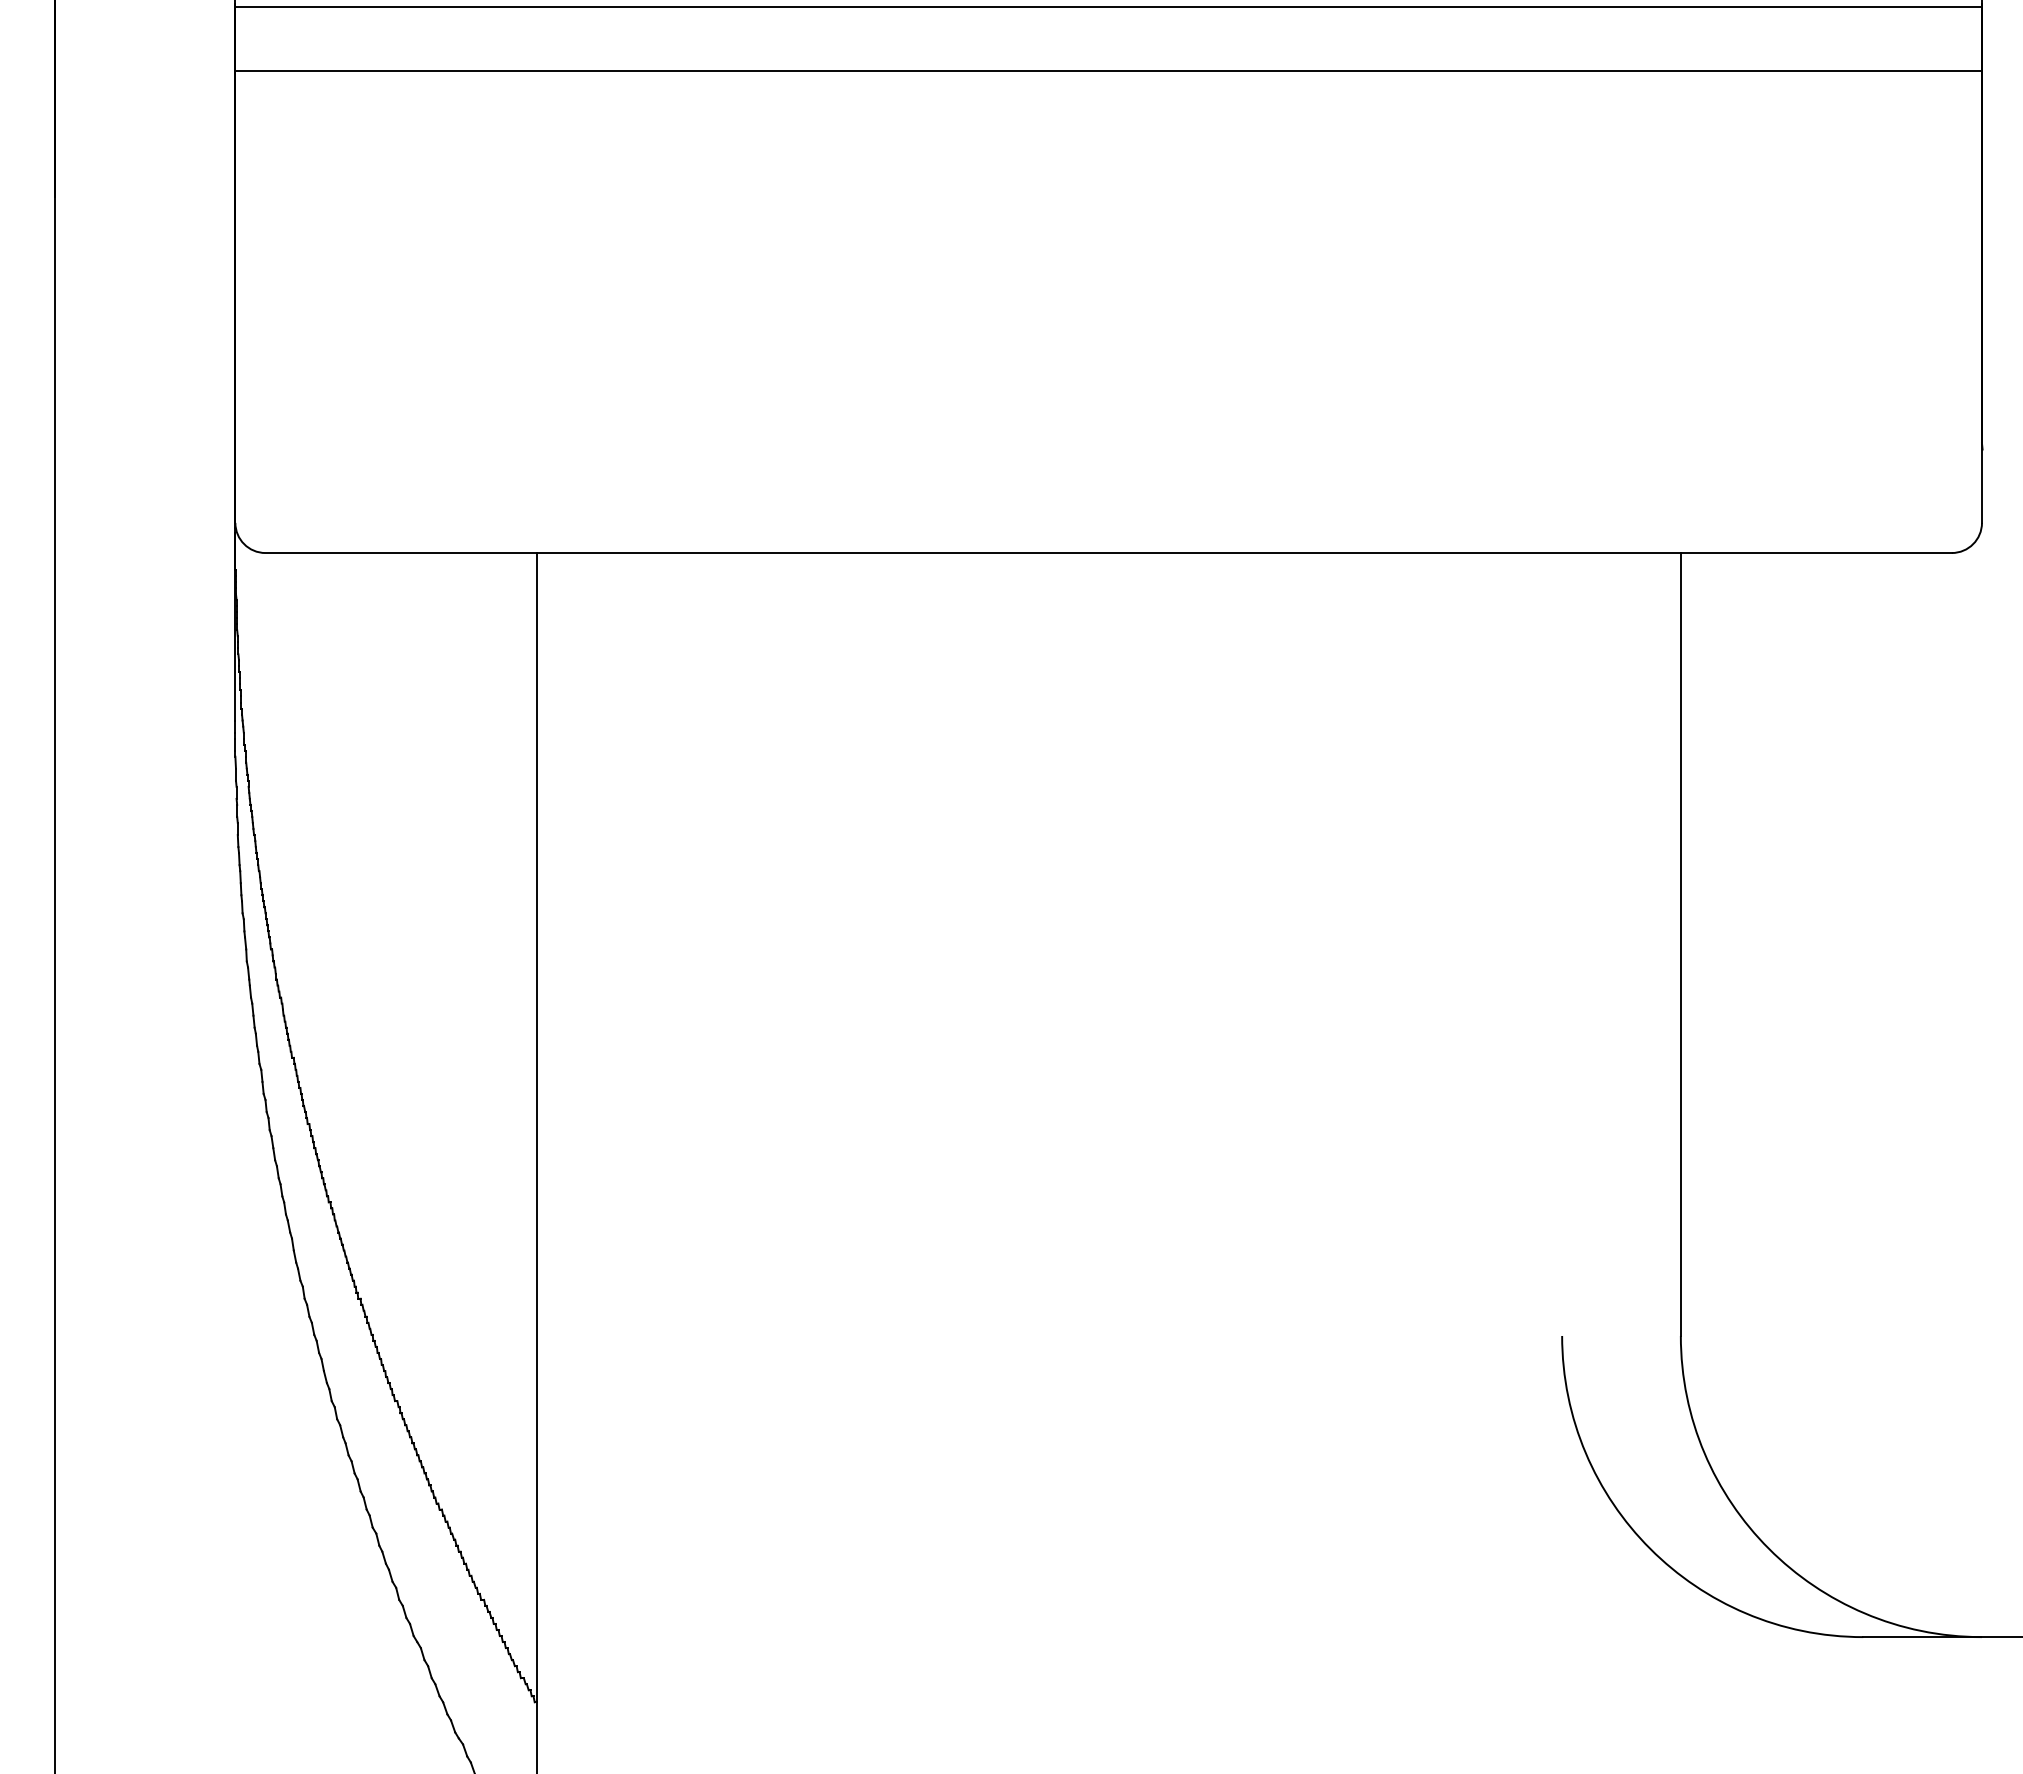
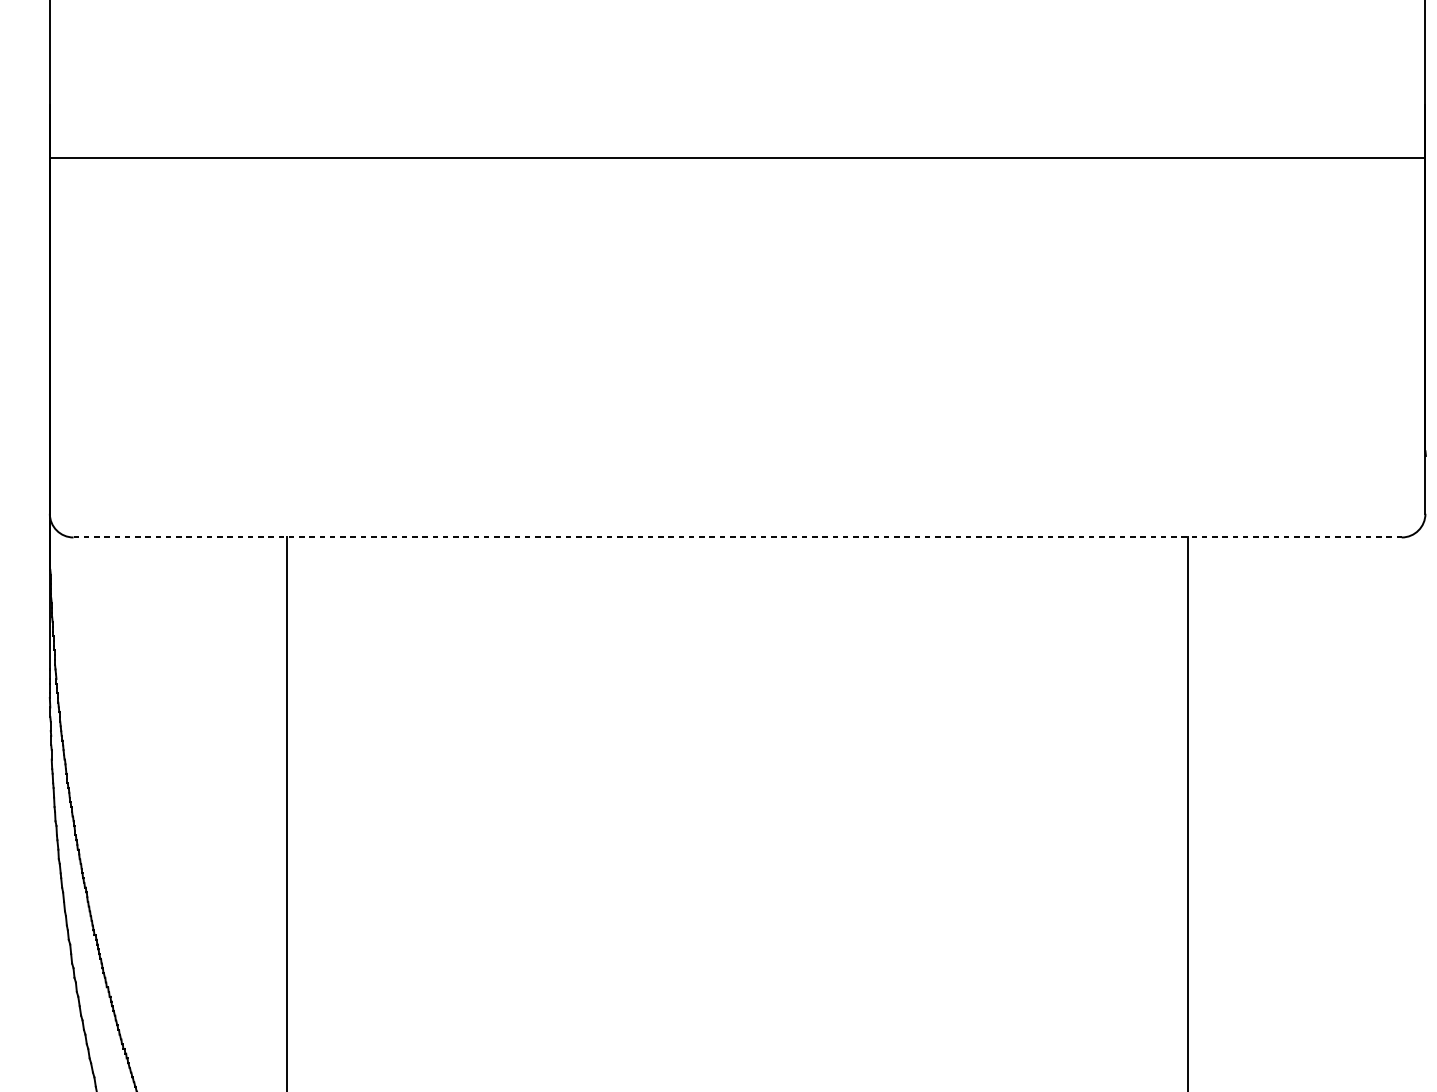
line: (1108, 6) -> (737, 107), removed
line: (1109, 553) -> (738, 537), solid -> dashed

